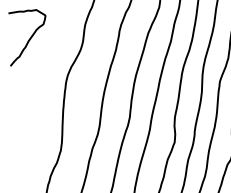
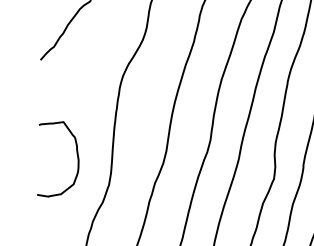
curve: (37, 131) -> (76, 155), added

